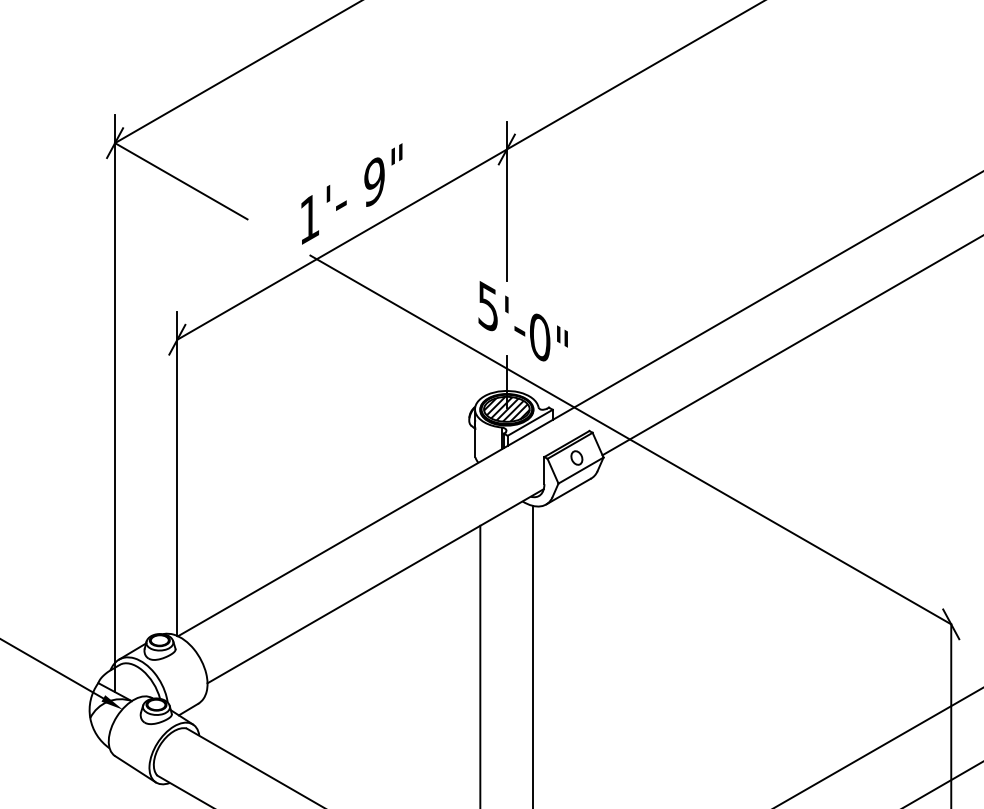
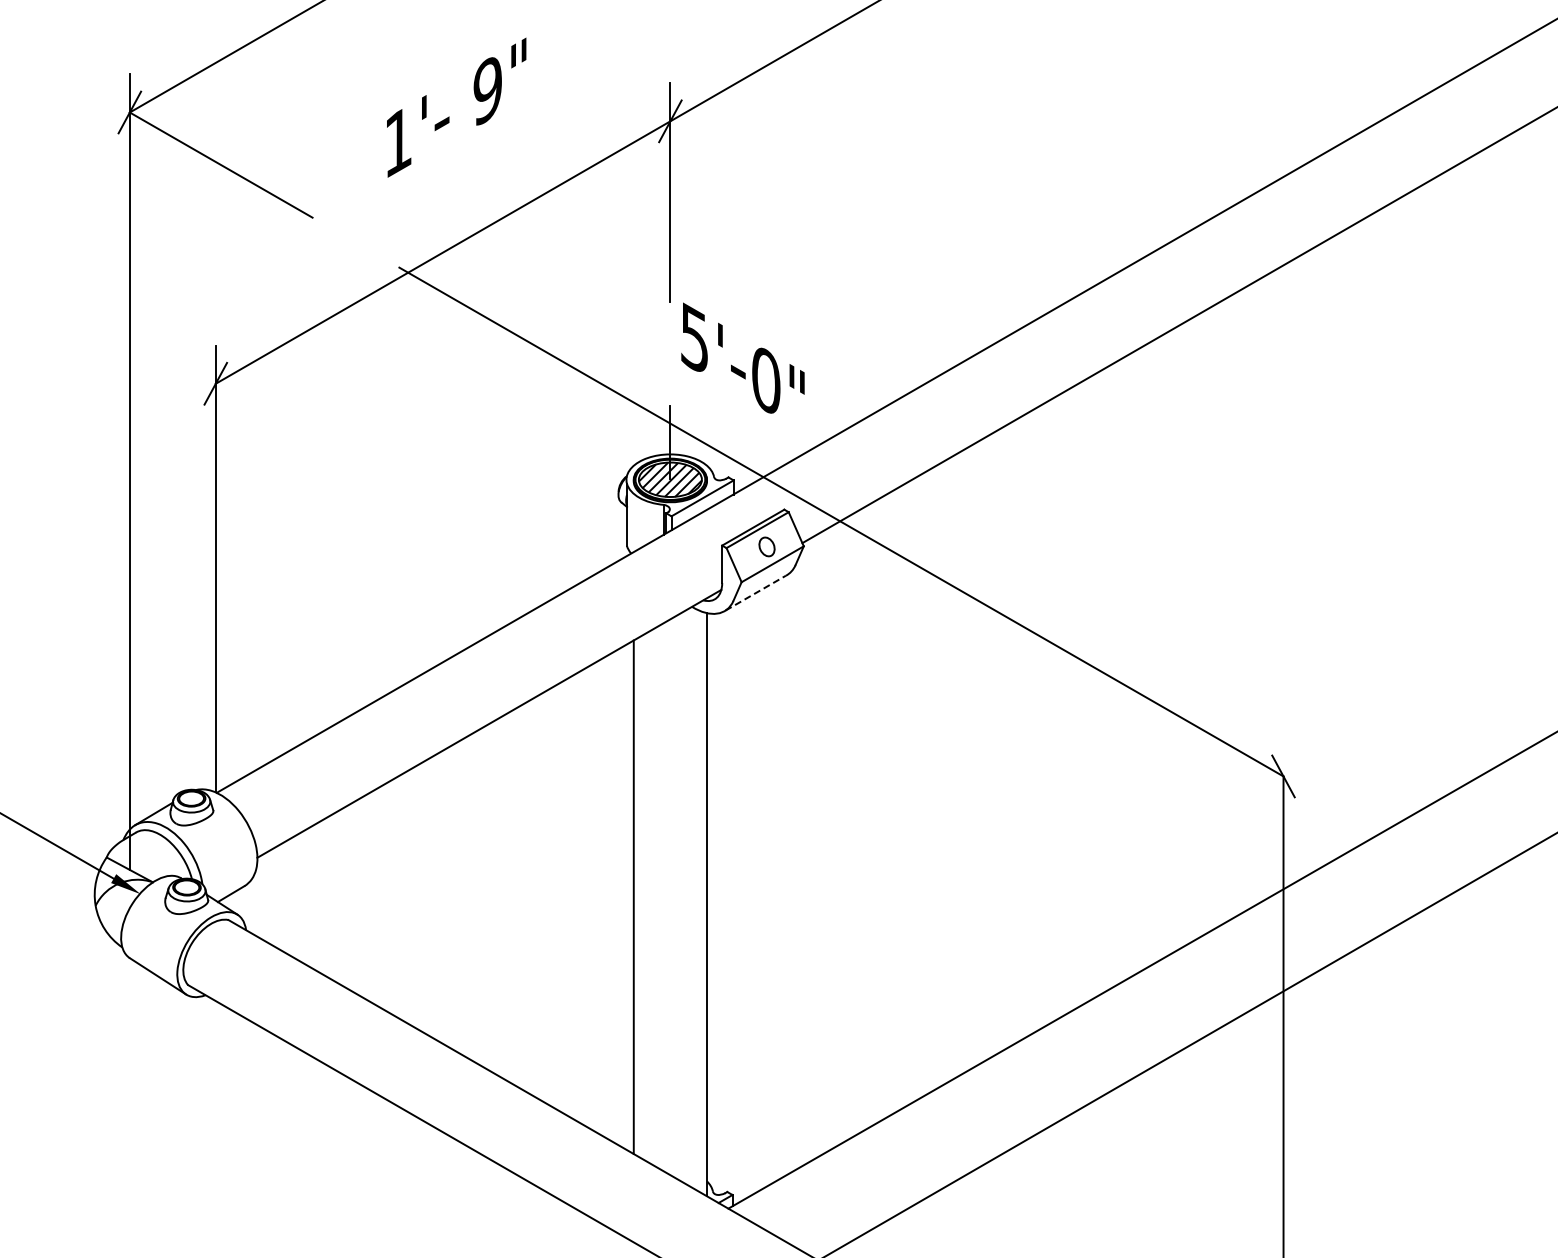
text: (351, 193) -> (456, 107), moved
text: (522, 320) -> (742, 357), moved
line: (568, 491) -> (755, 593), solid -> dashed

